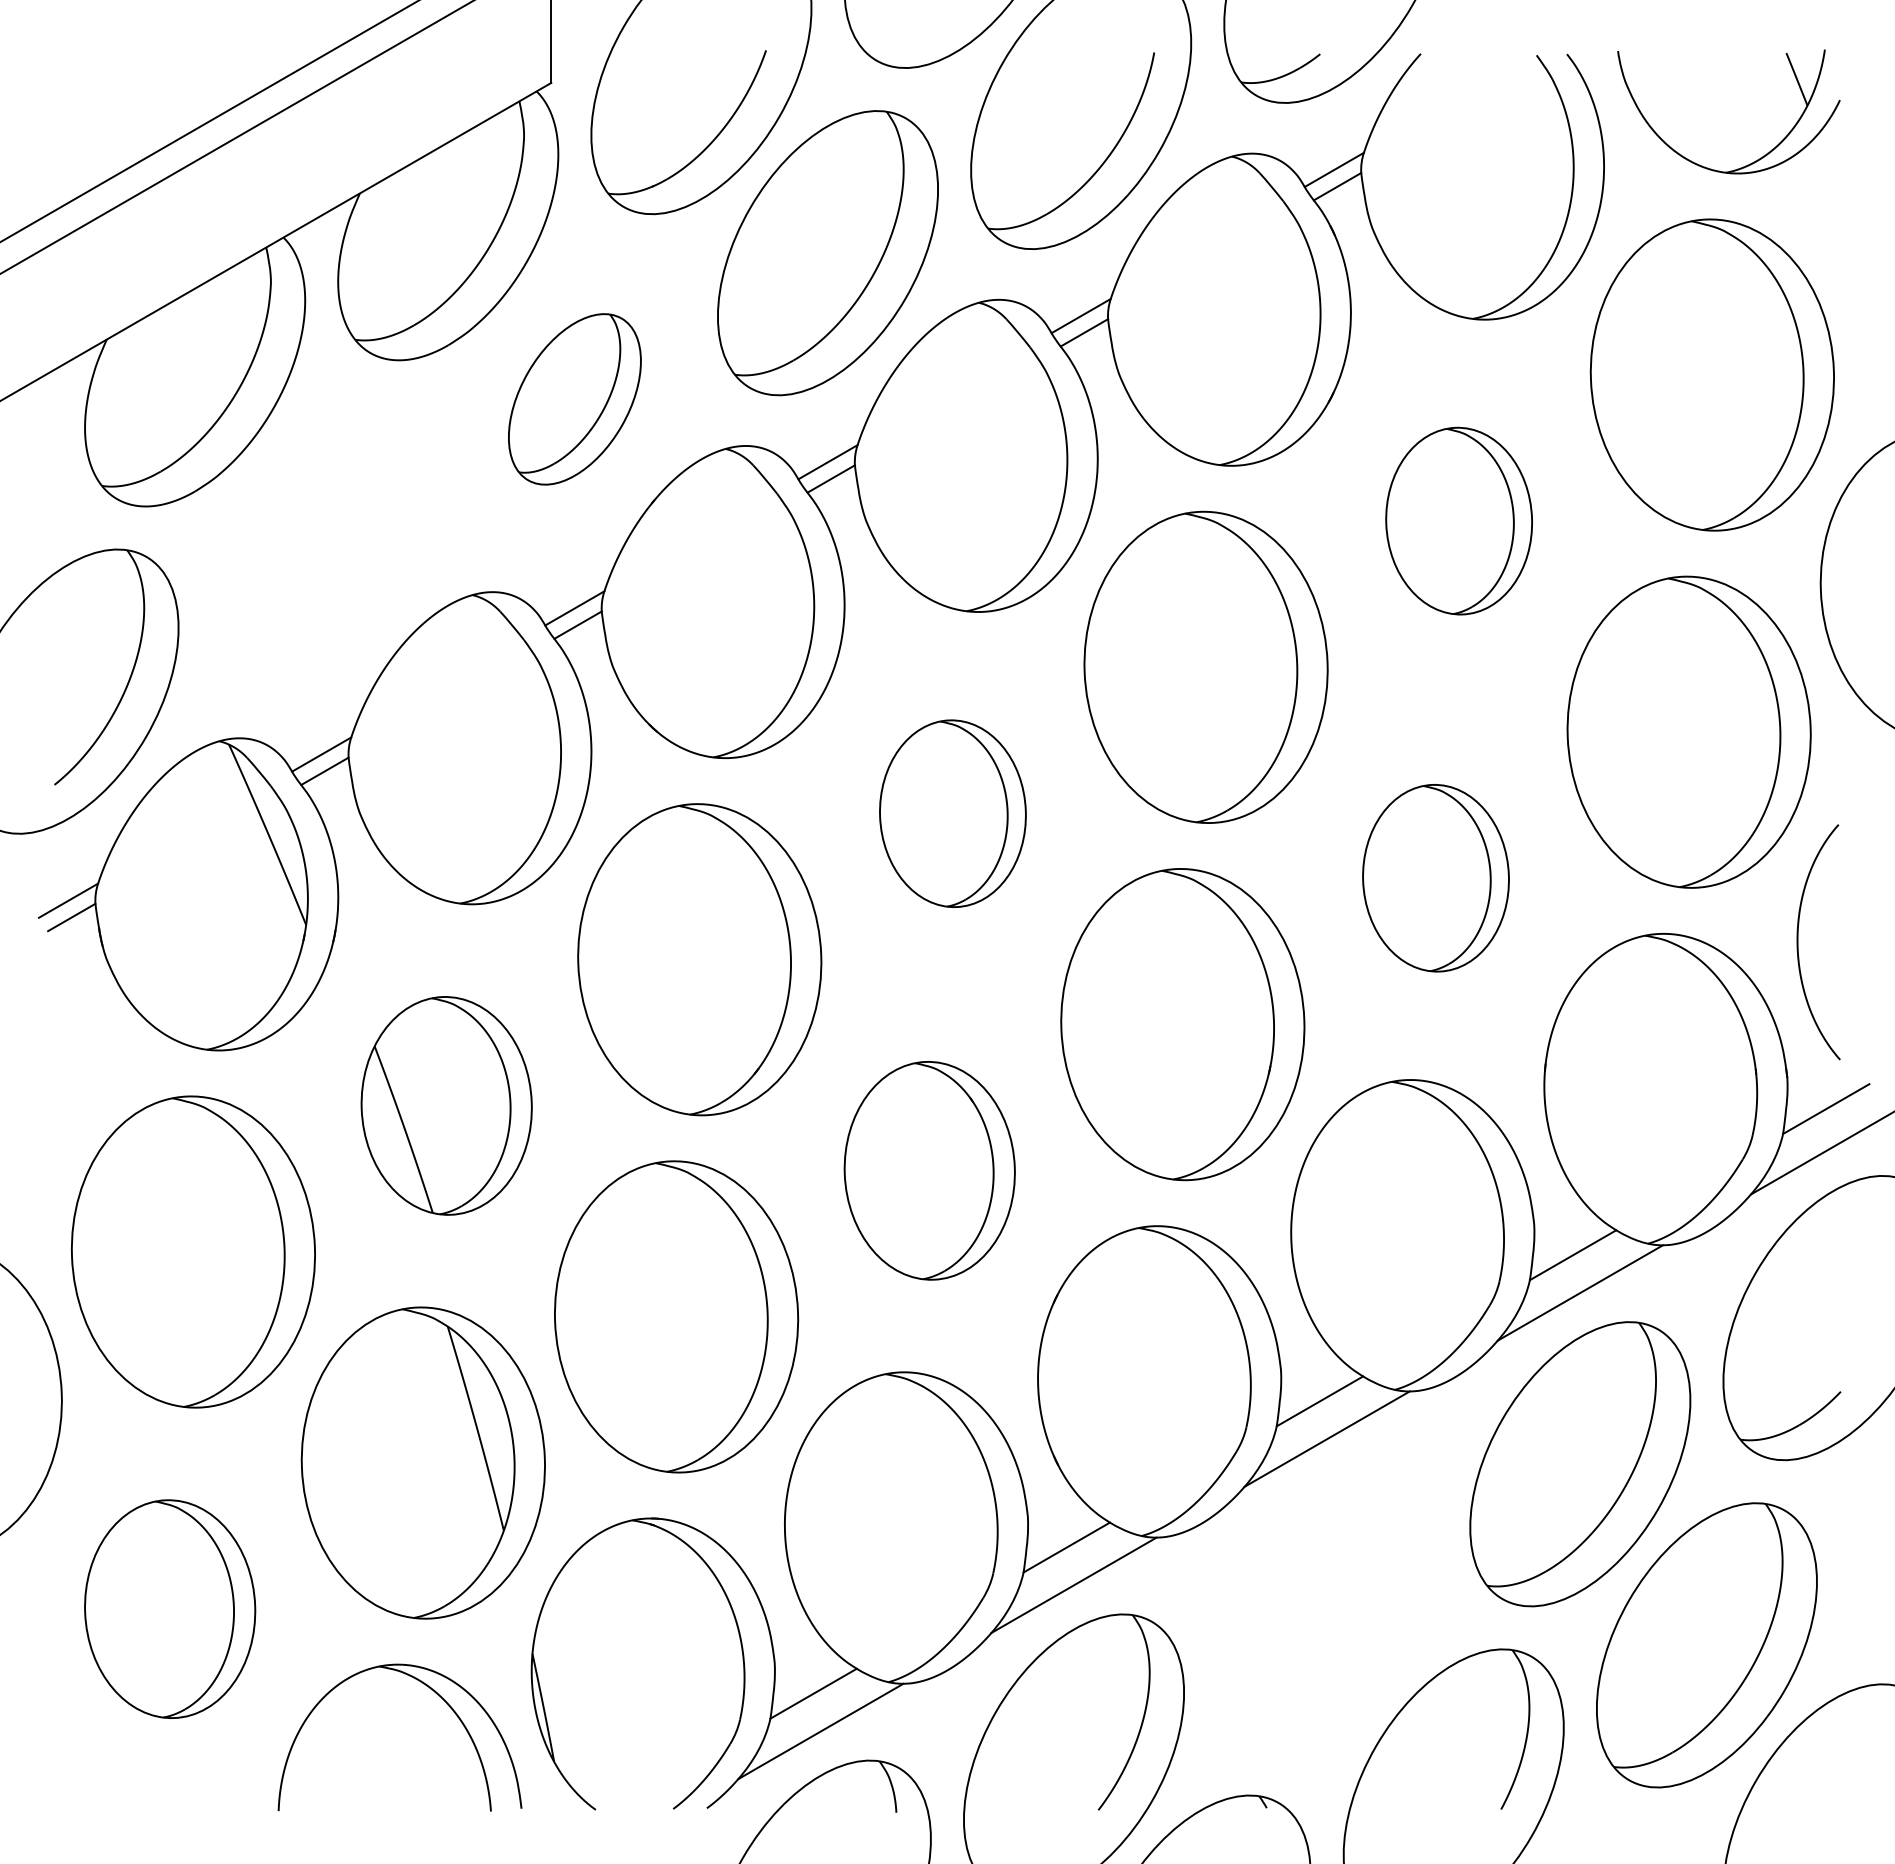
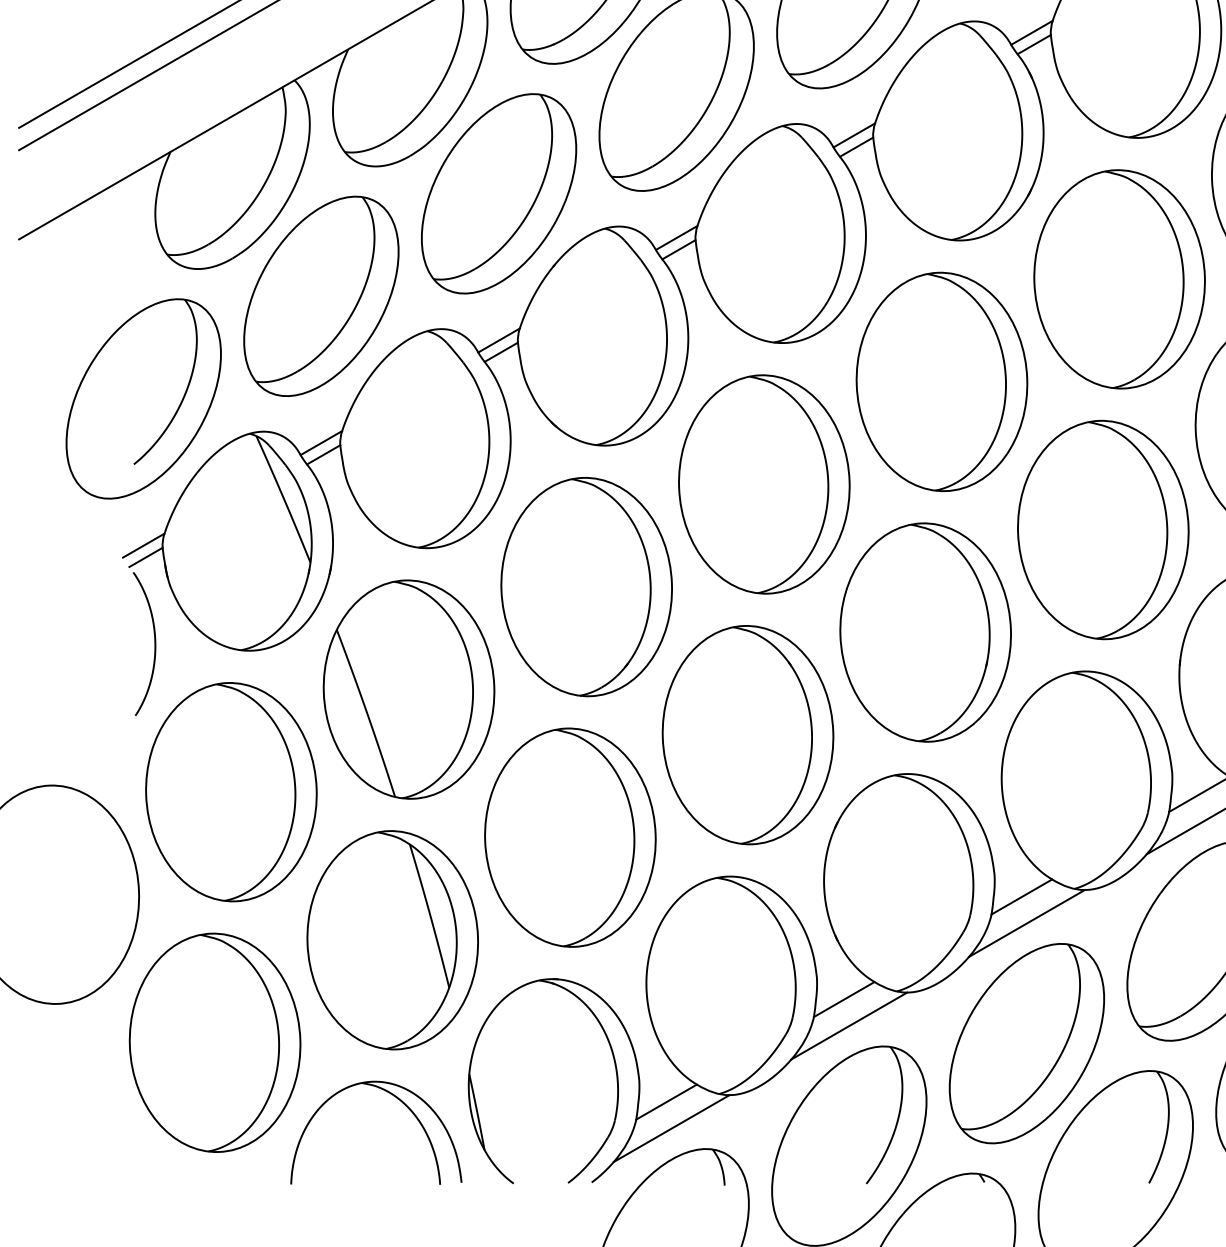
part: (574, 399) -> (498, 193), size x1.67
part: (1458, 520) -> (1119, 278), size x1.67
part: (321, 545) -> (321, 296), added
part: (952, 813) -> (764, 484), size x1.67
part: (1435, 877) -> (1102, 529), size x1.67
curve: (84, 1040) -> (154, 643), added
part: (446, 1105) -> (408, 689), size x1.43
part: (929, 1170) -> (747, 734), size x1.43
part: (169, 1608) -> (214, 1042), size x1.43
part: (1327, 1610) -> (1027, 1043), added

